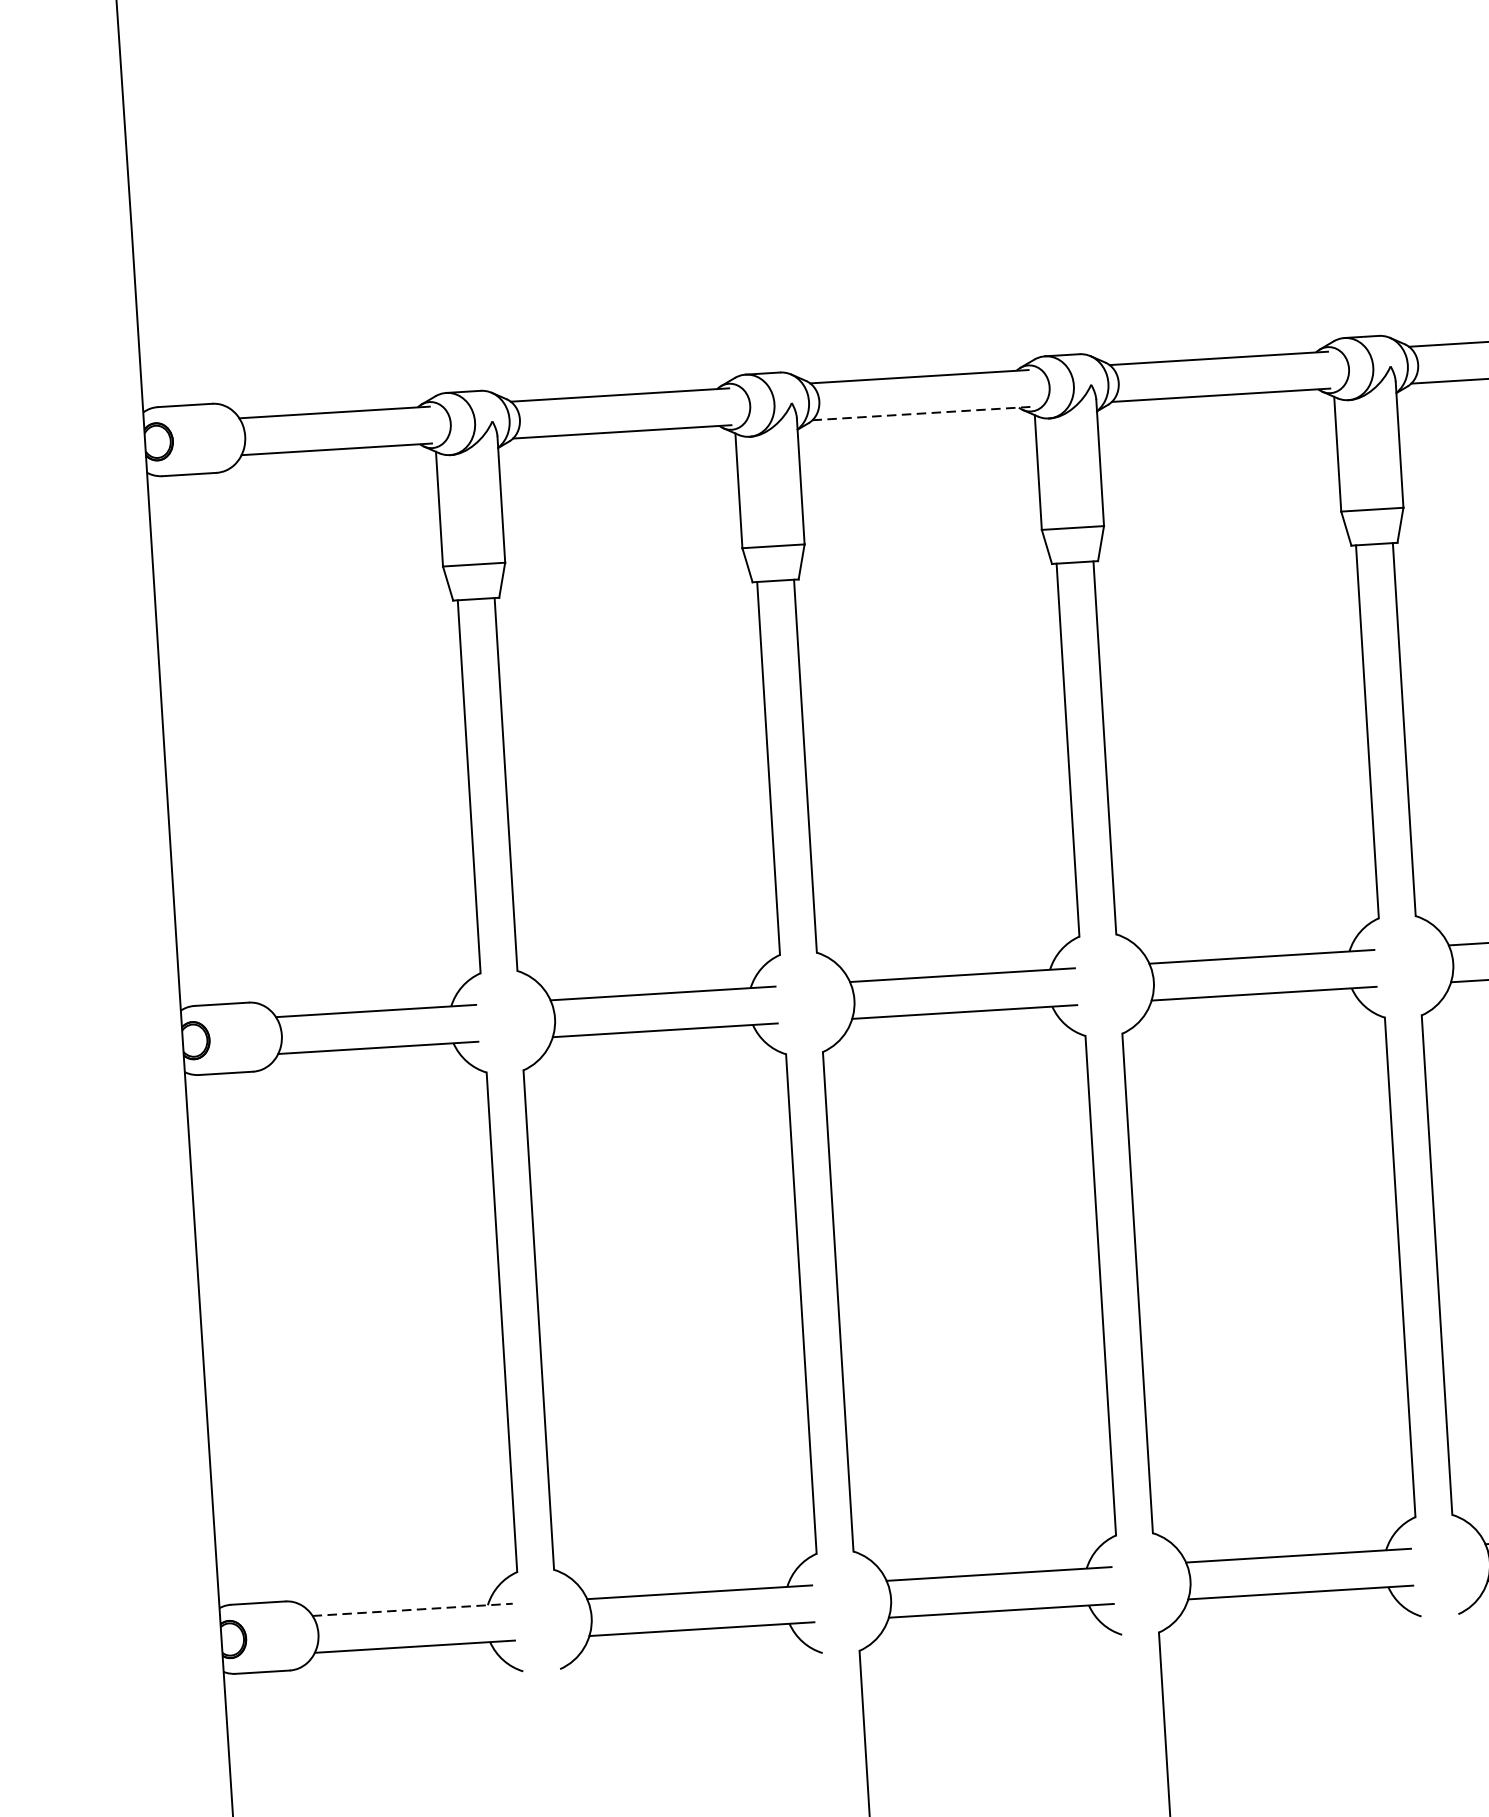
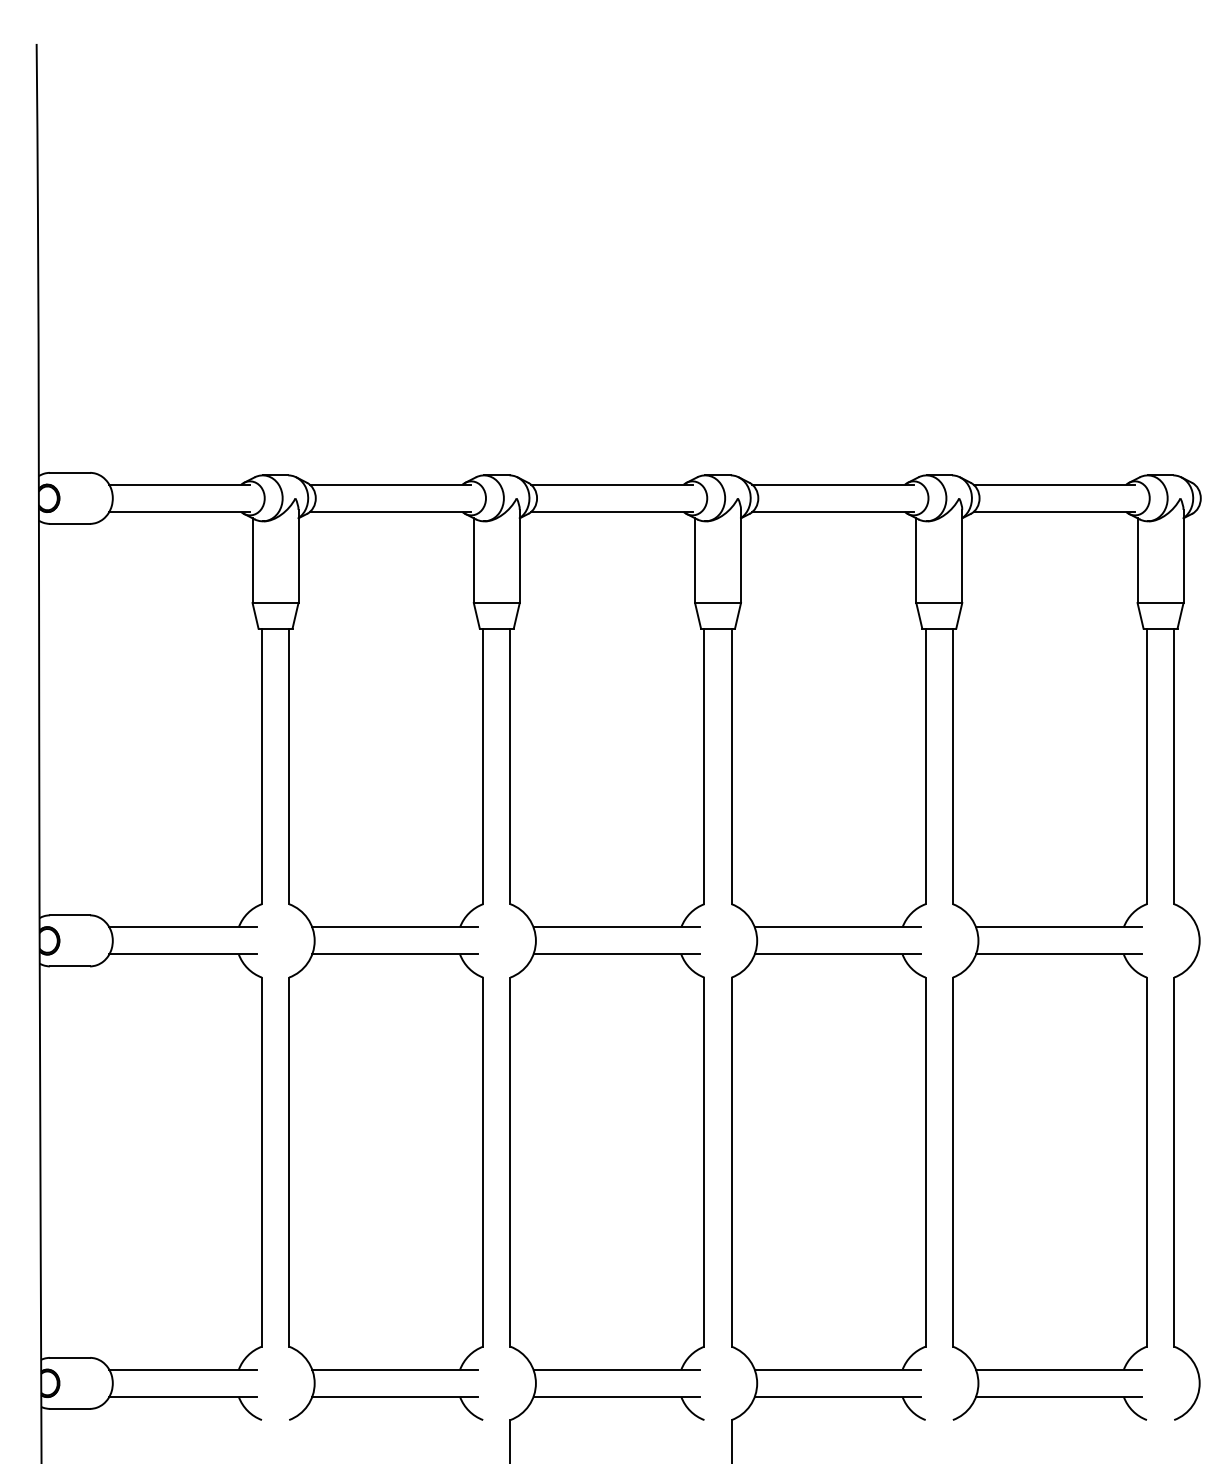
line: (921, 414) -> (611, 512), dashed -> solid
line: (412, 1609) -> (183, 1369), dashed -> solid

